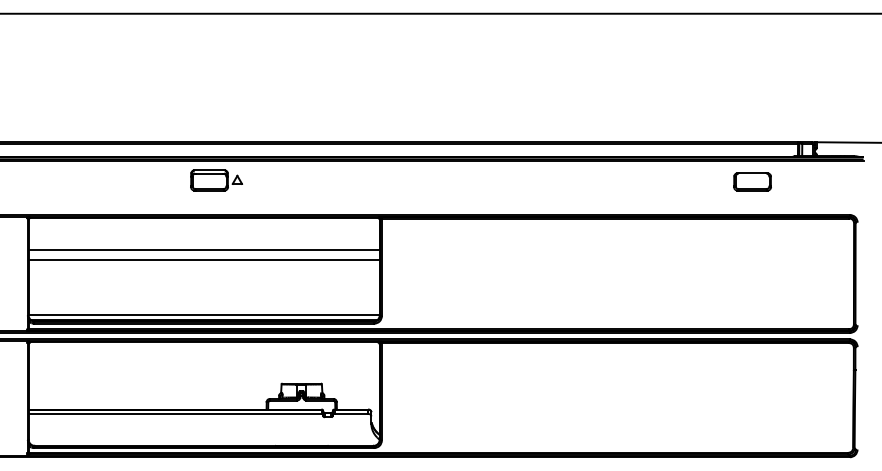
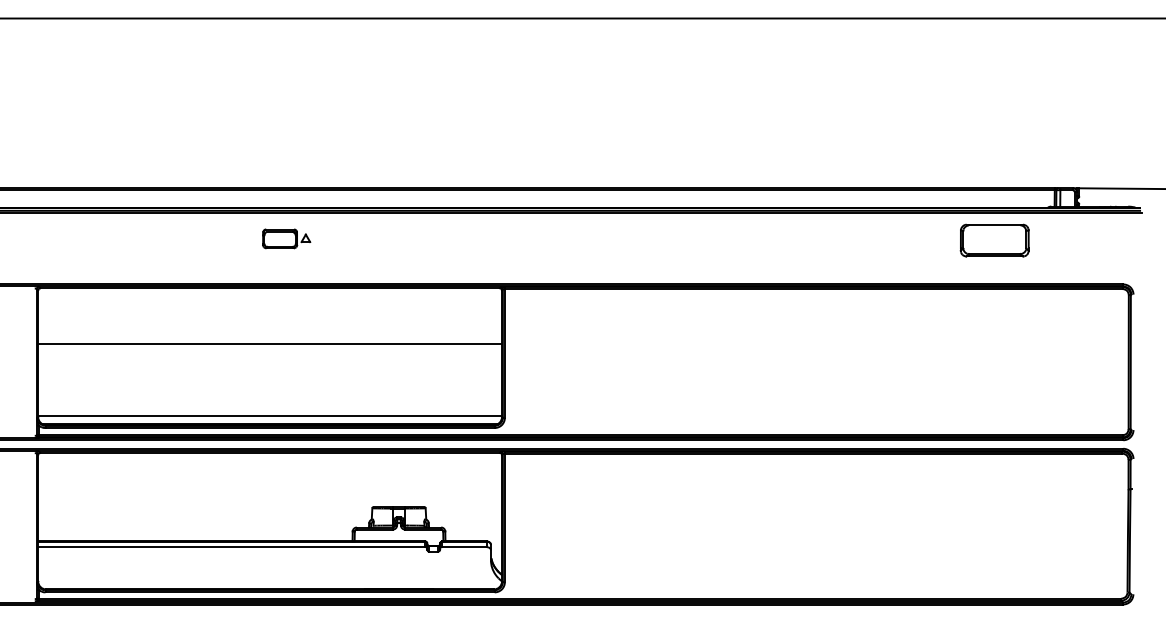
part: (216, 180) -> (286, 238), size x0.7
part: (752, 181) -> (994, 240), size x1.4
line: (204, 250) -> (270, 331), removed

